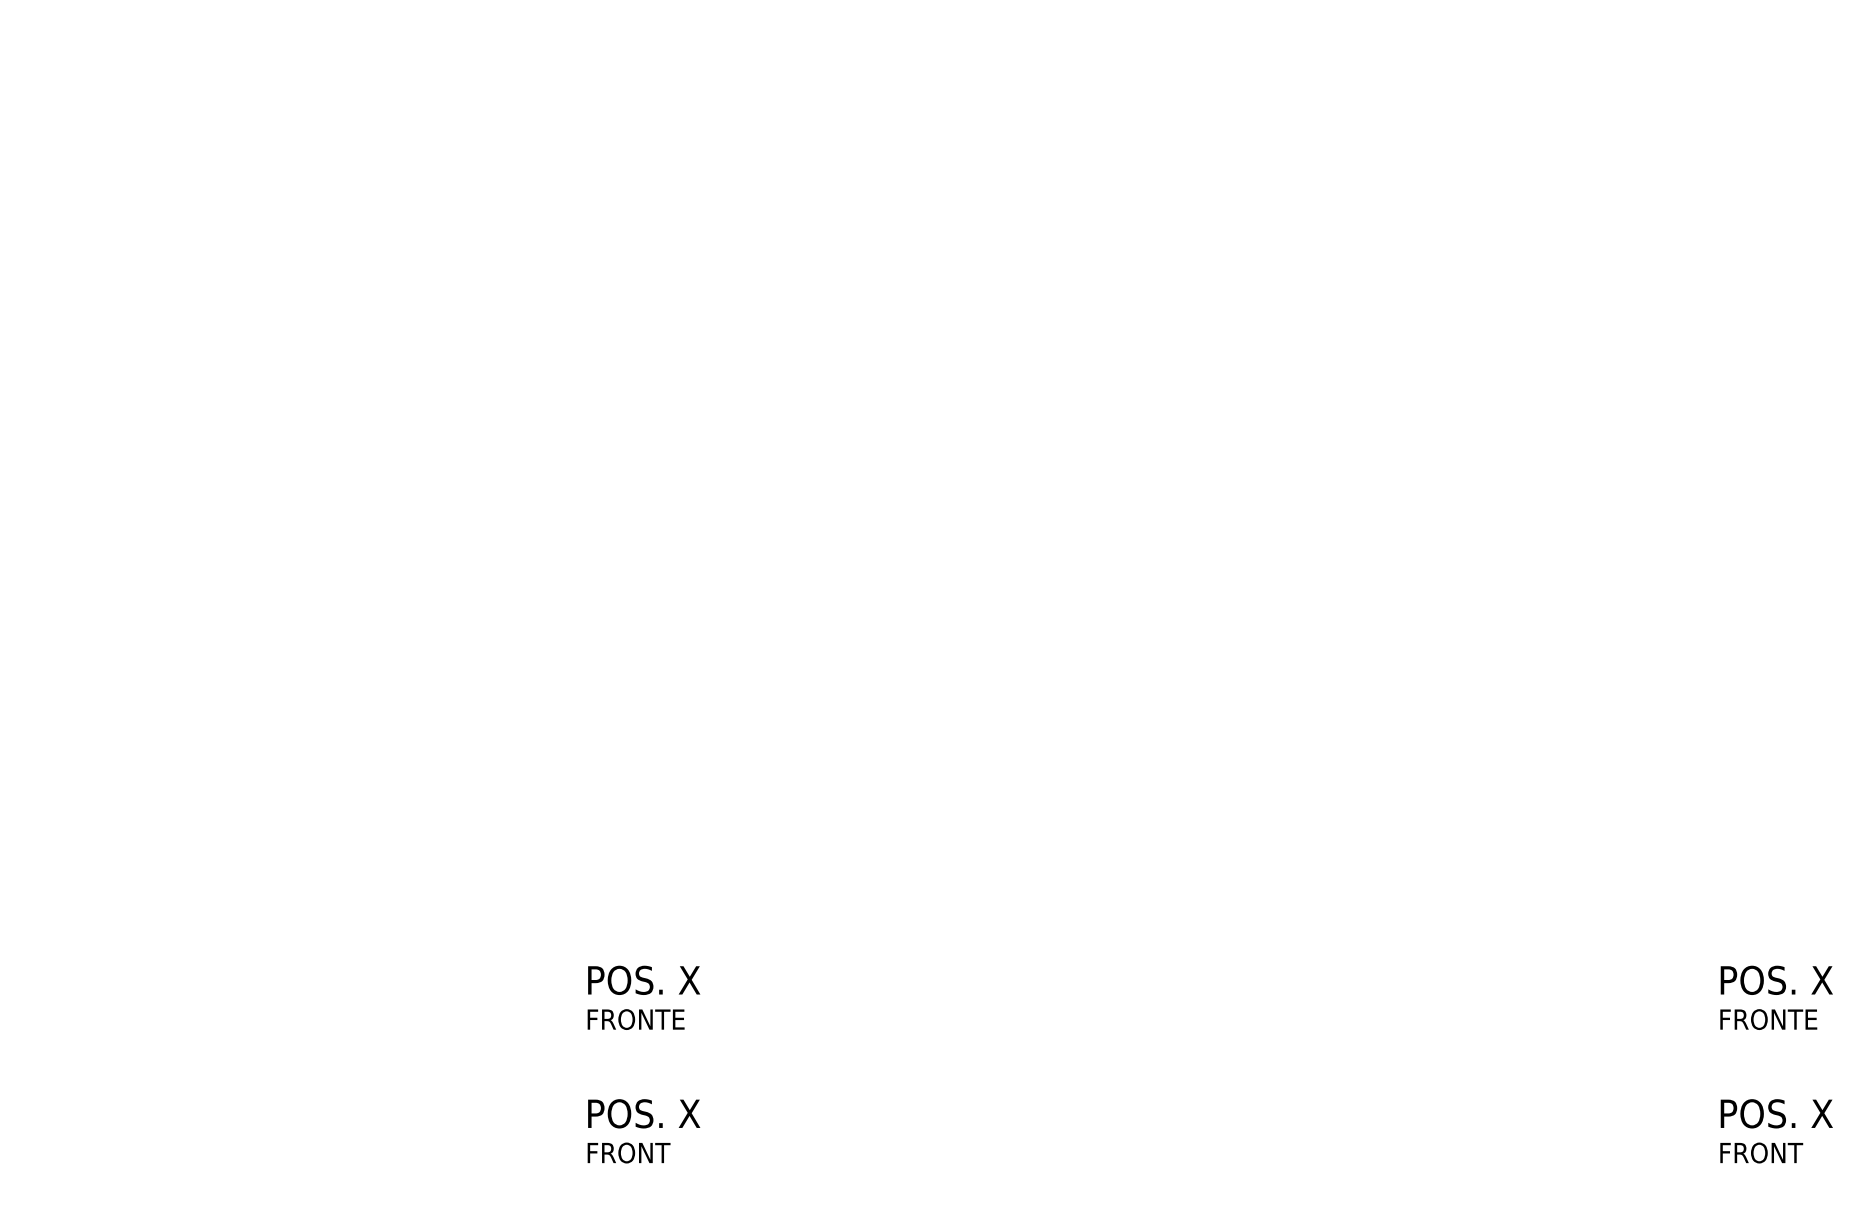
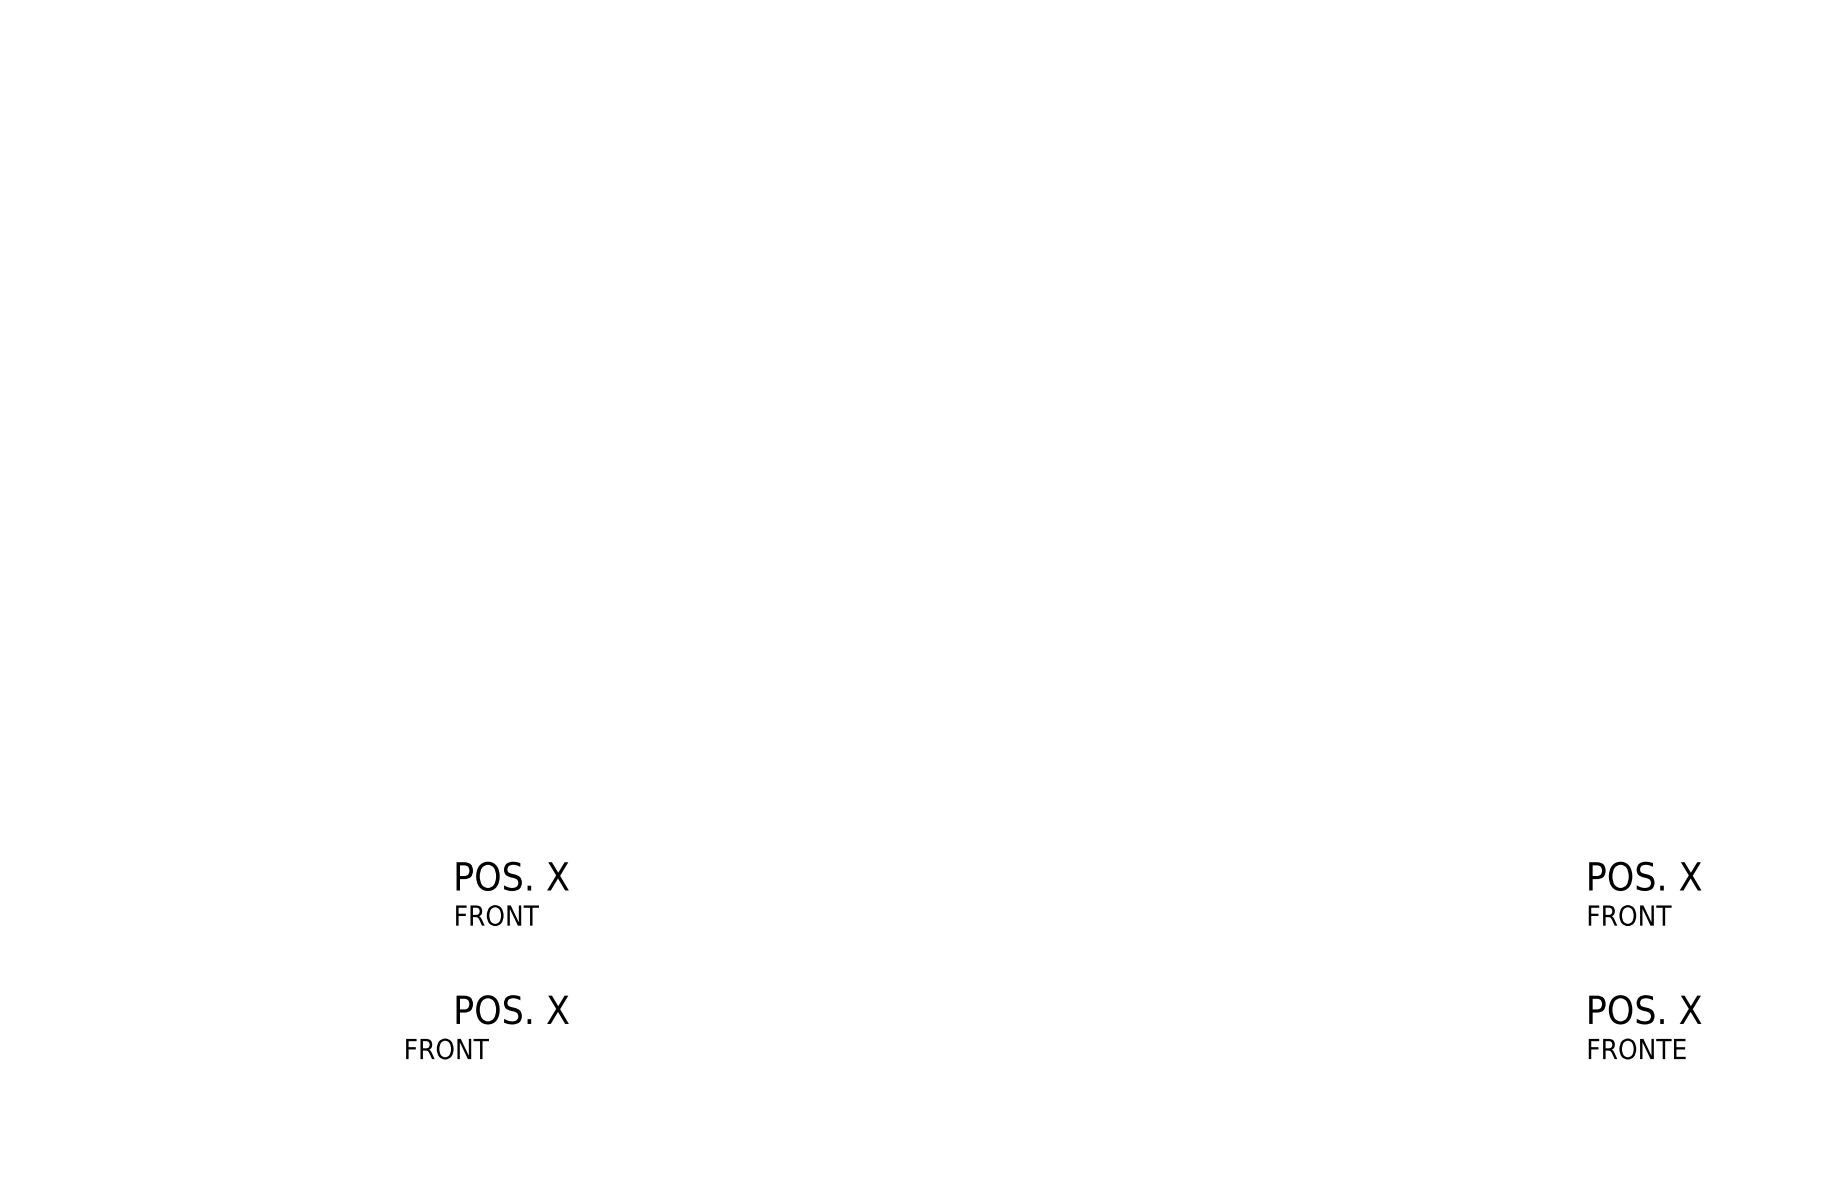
text: (678, 1019) -> (546, 915), FRONTE -> FRONT
text: (1811, 1019) -> (1679, 915), FRONTE -> FRONT
text: (628, 1152) -> (446, 1048), moved
text: (1811, 1153) -> (1679, 1049), FRONT -> FRONTE

